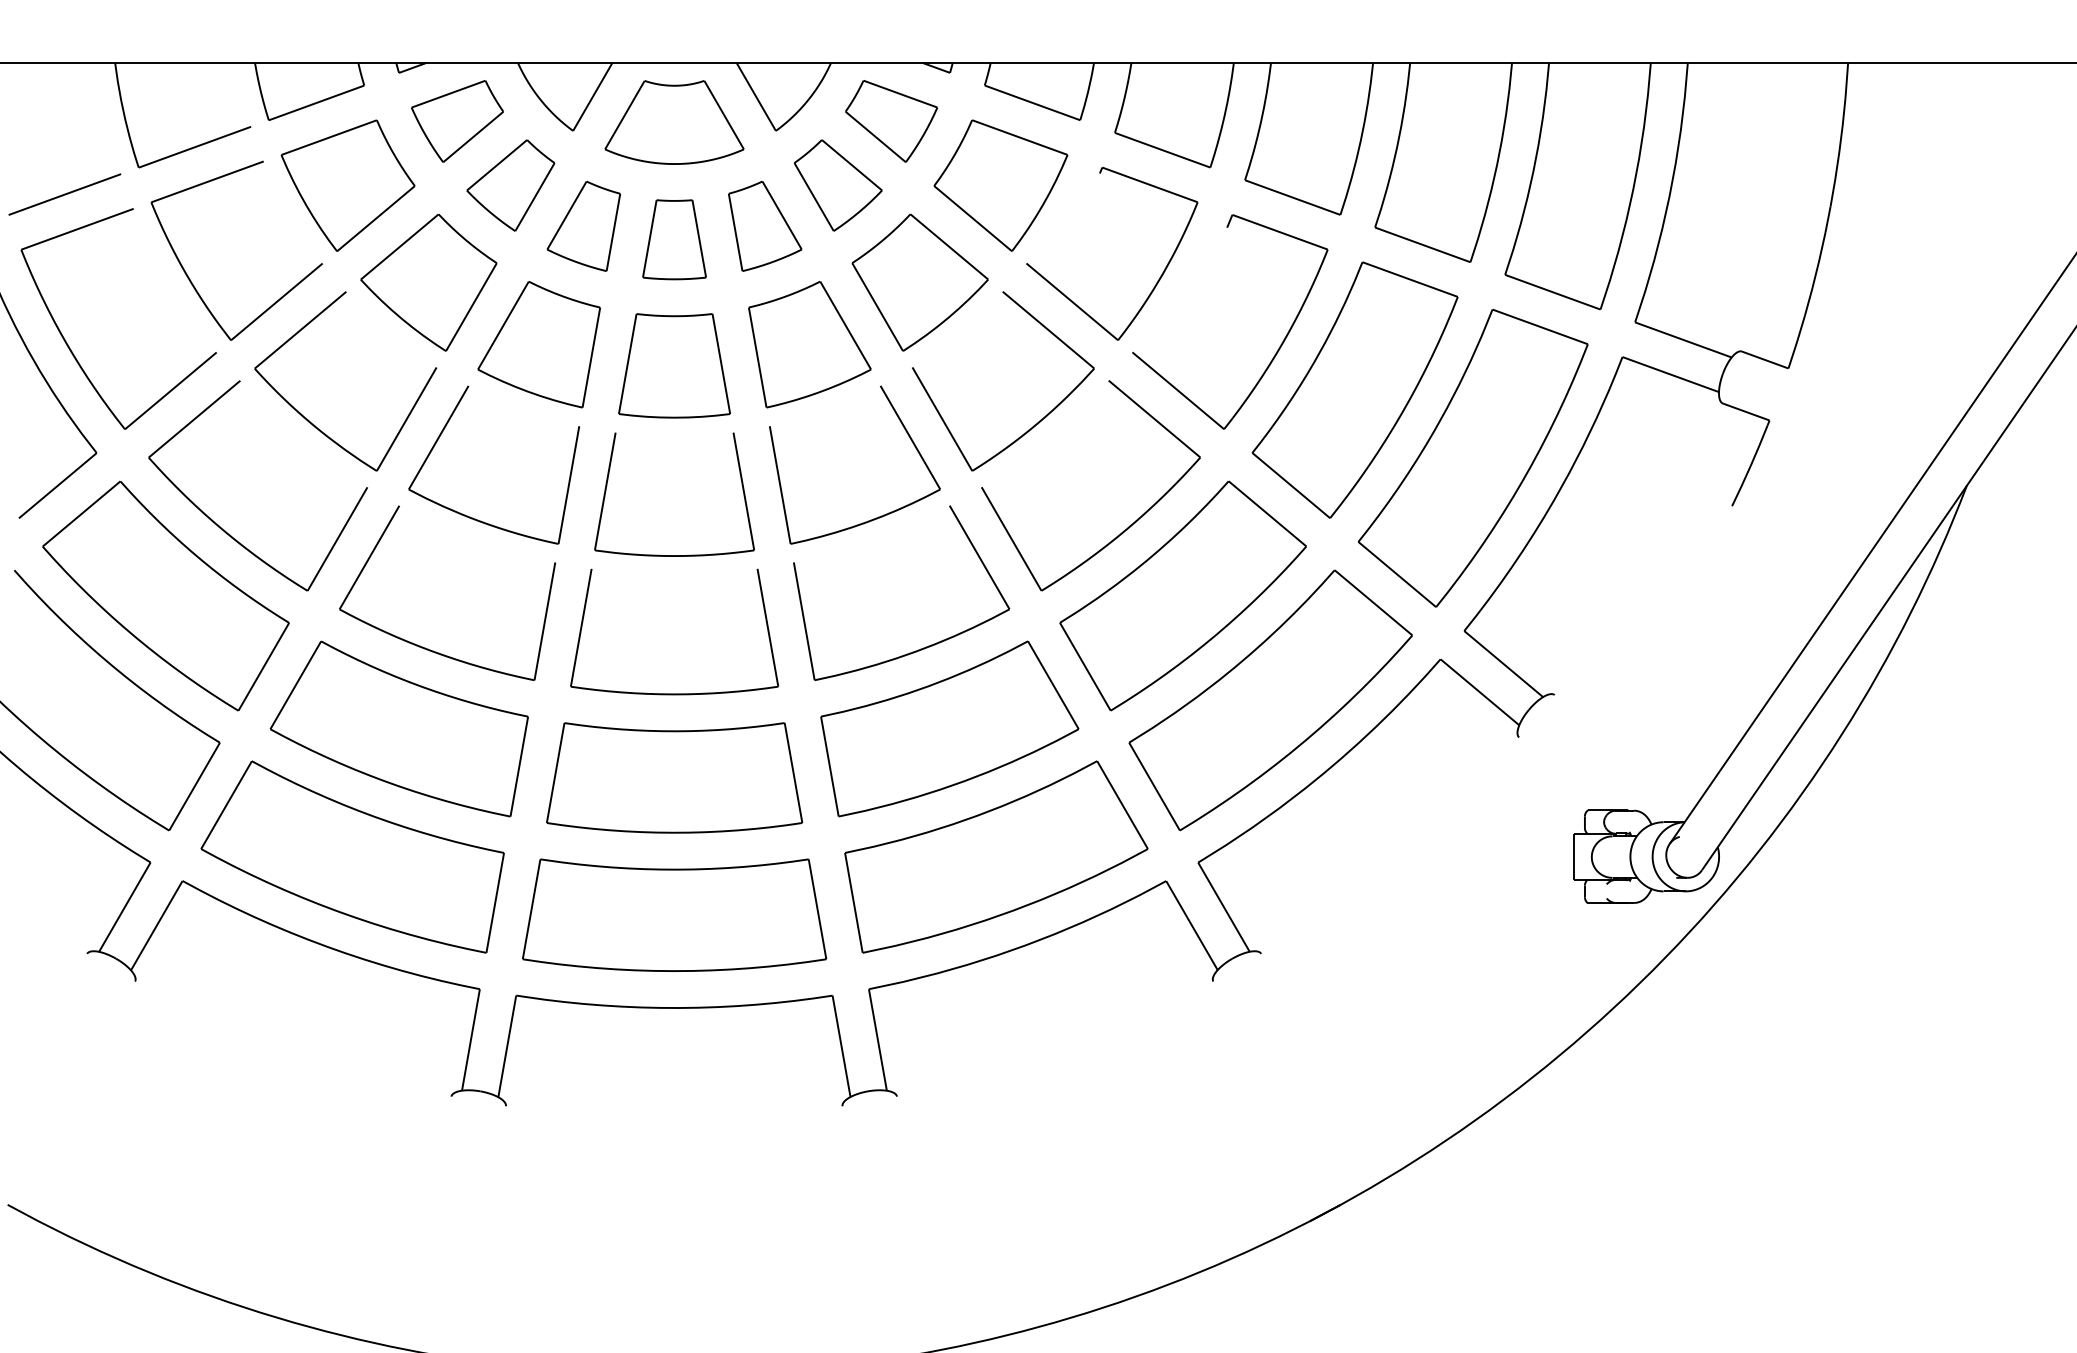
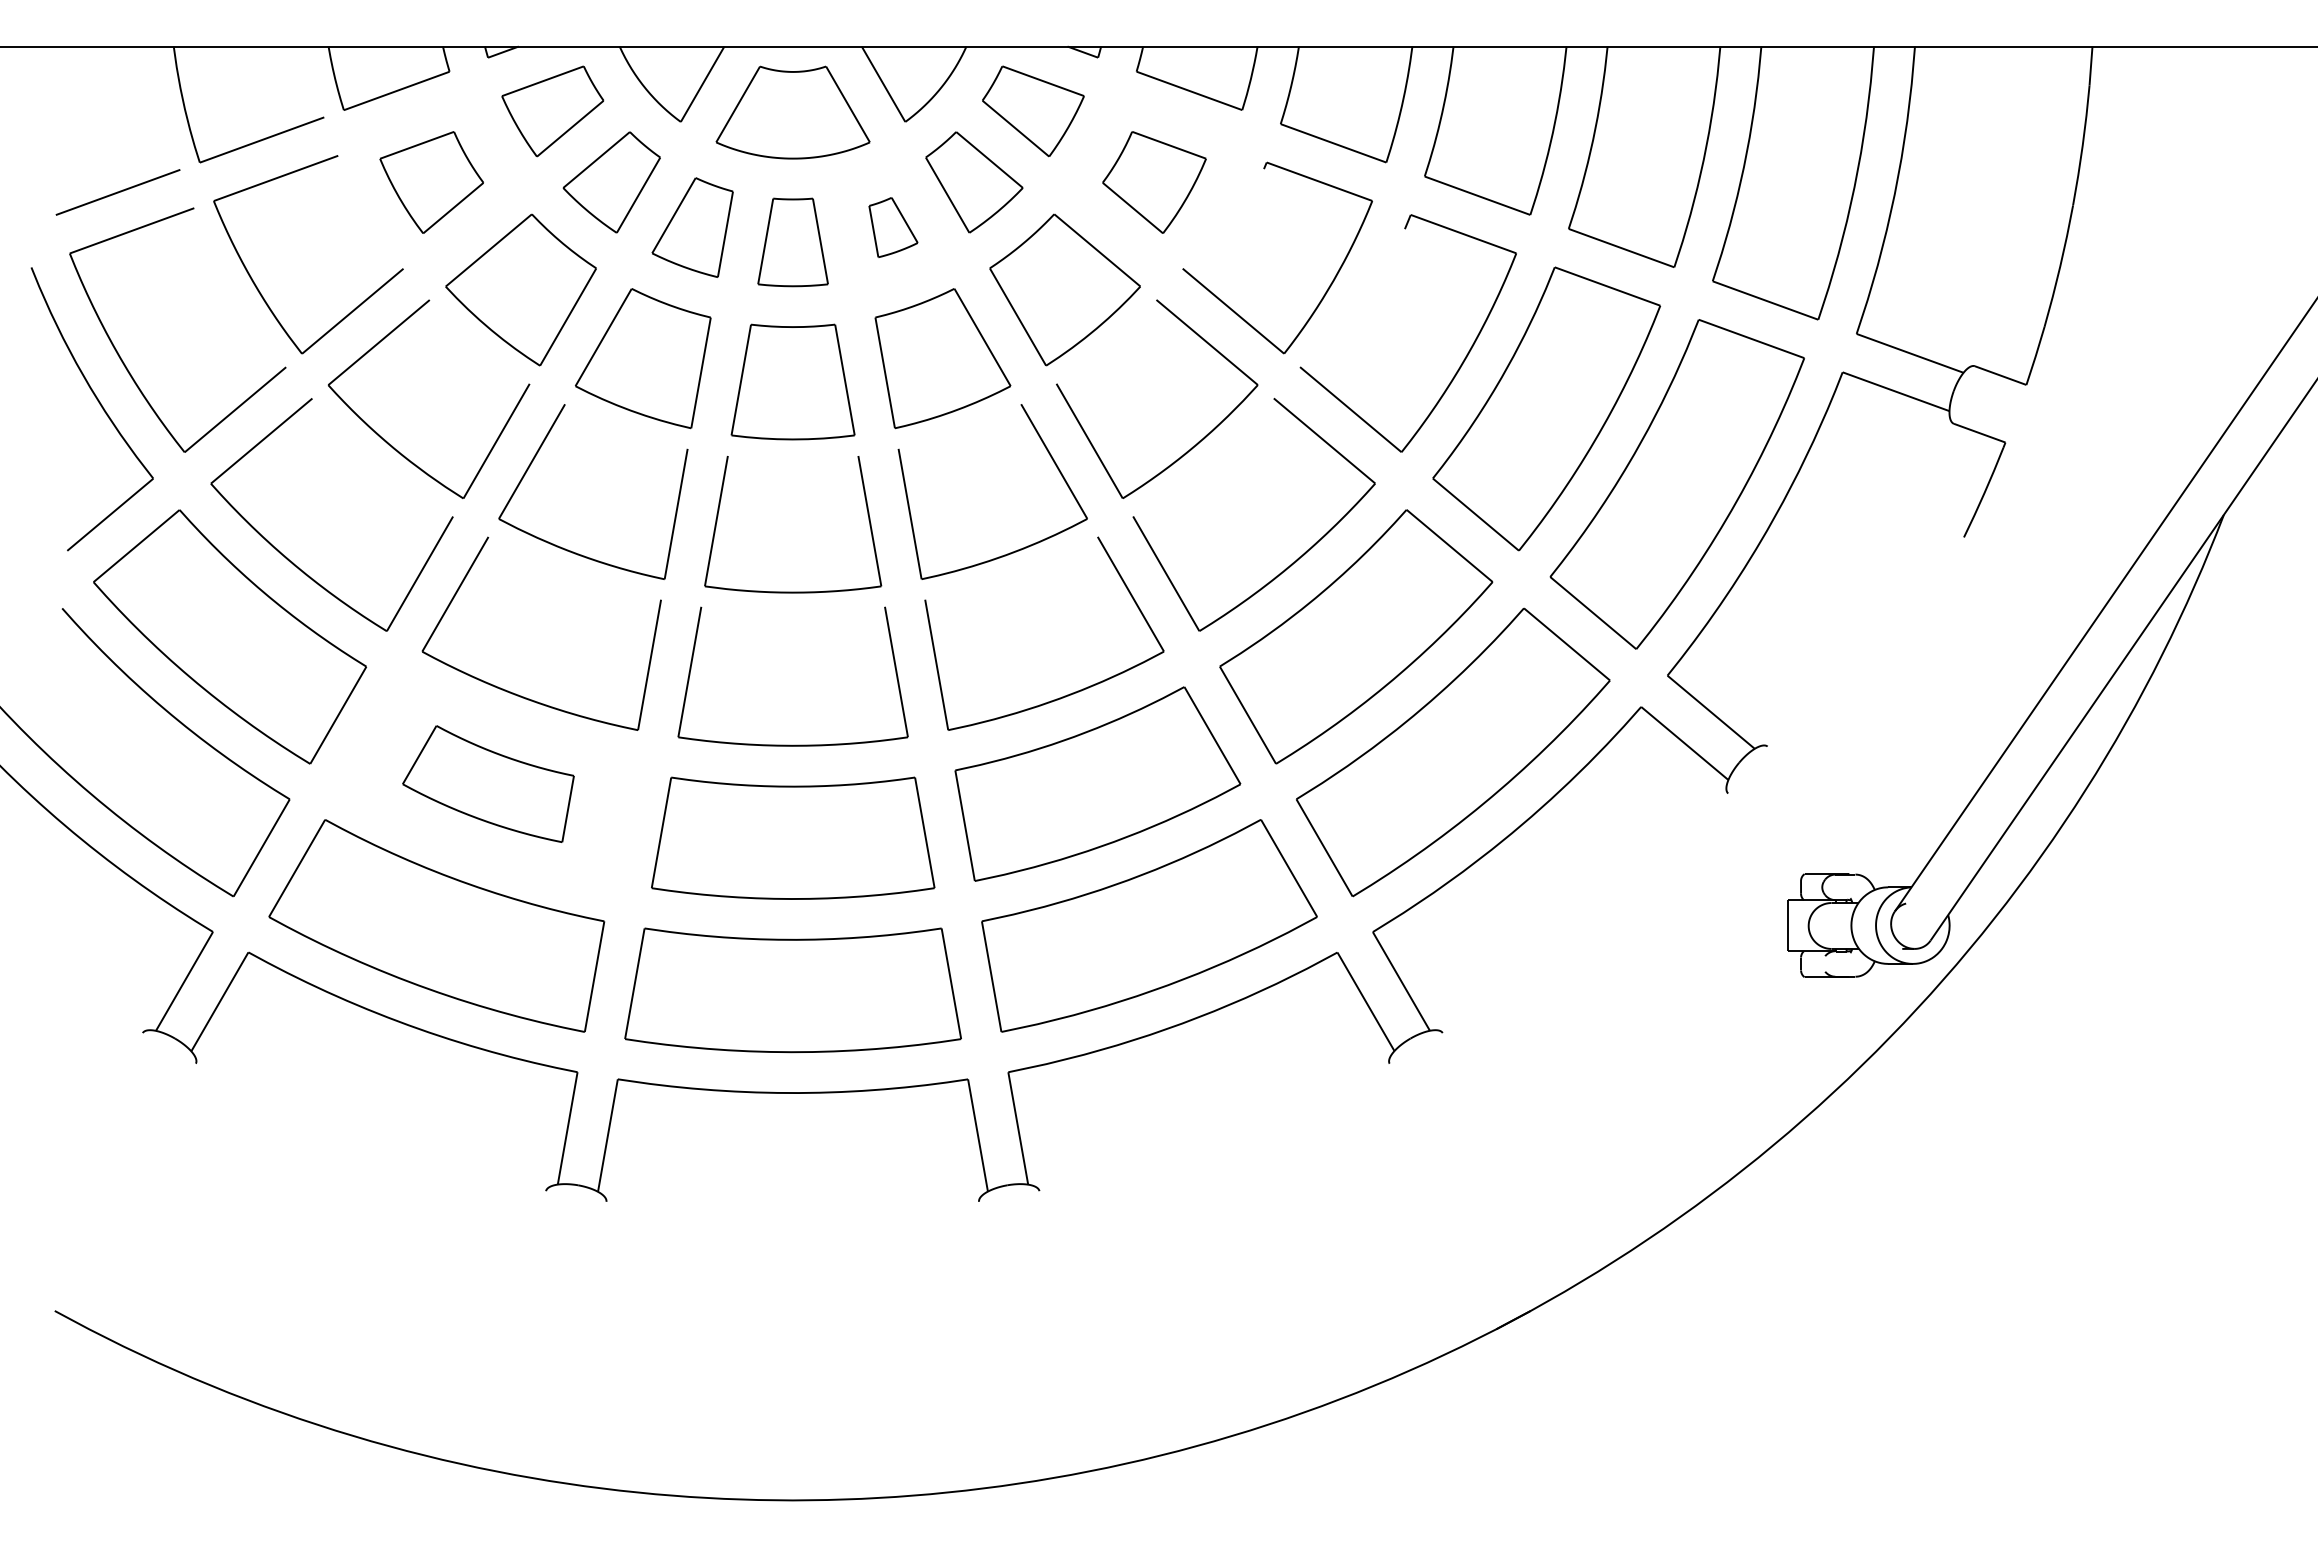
part: (347, 185) -> (431, 182), size x0.7
part: (1000, 185) -> (1154, 182), size x0.7
part: (765, 226) -> (893, 227), size x0.6
part: (399, 728) -> (488, 783), size x0.6

